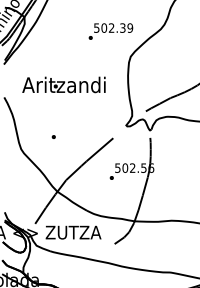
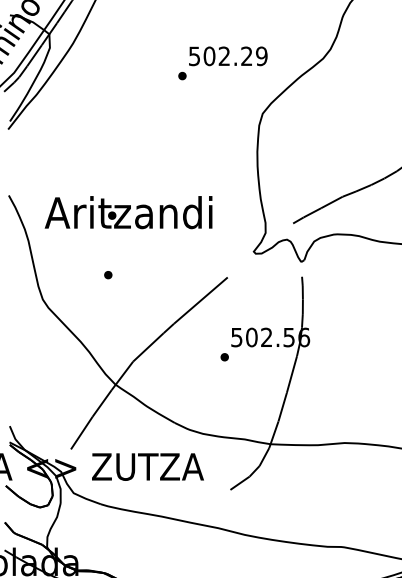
text: (122, 28) -> (246, 57), 502.39 -> 502.29
text: (63, 84) -> (127, 211), moved

